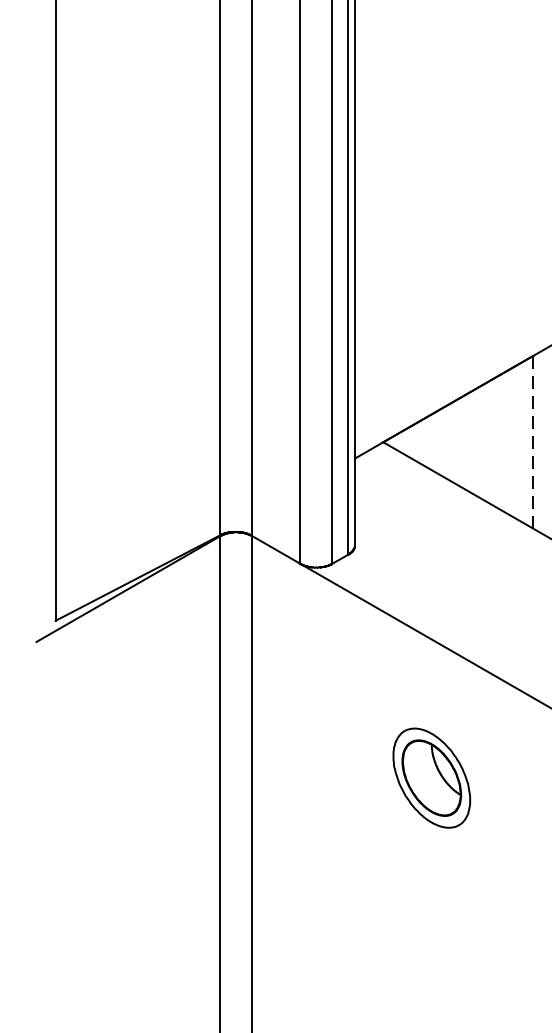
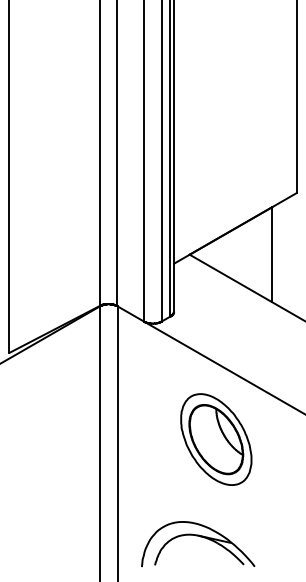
line: (533, 443) -> (272, 255), dashed -> solid
part: (432, 778) -> (216, 439), size x1.67
part: (402, 956) -> (200, 537), added

